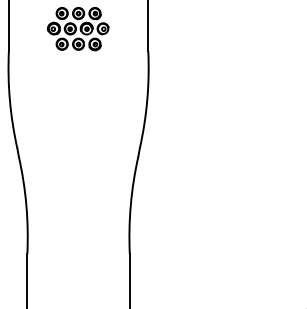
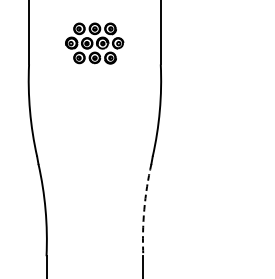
arc: (130, 205) -> (143, 210), solid -> dashed

